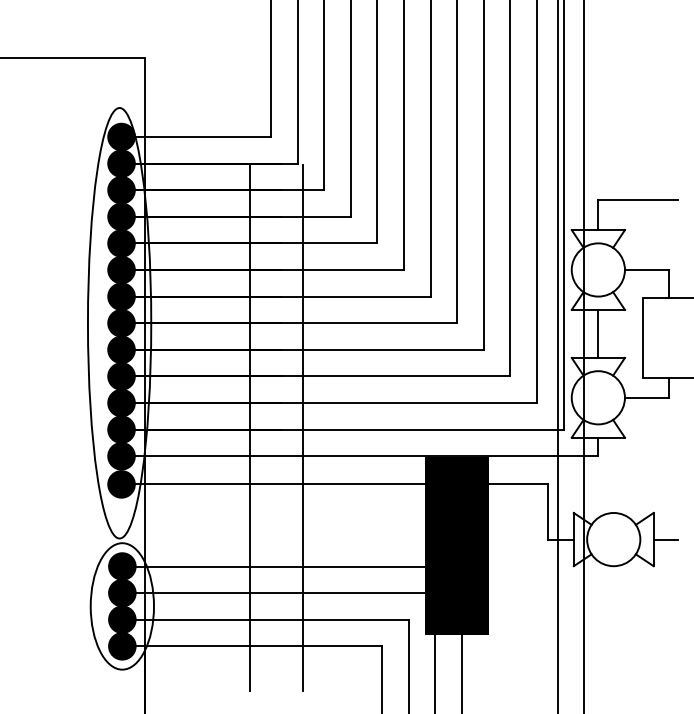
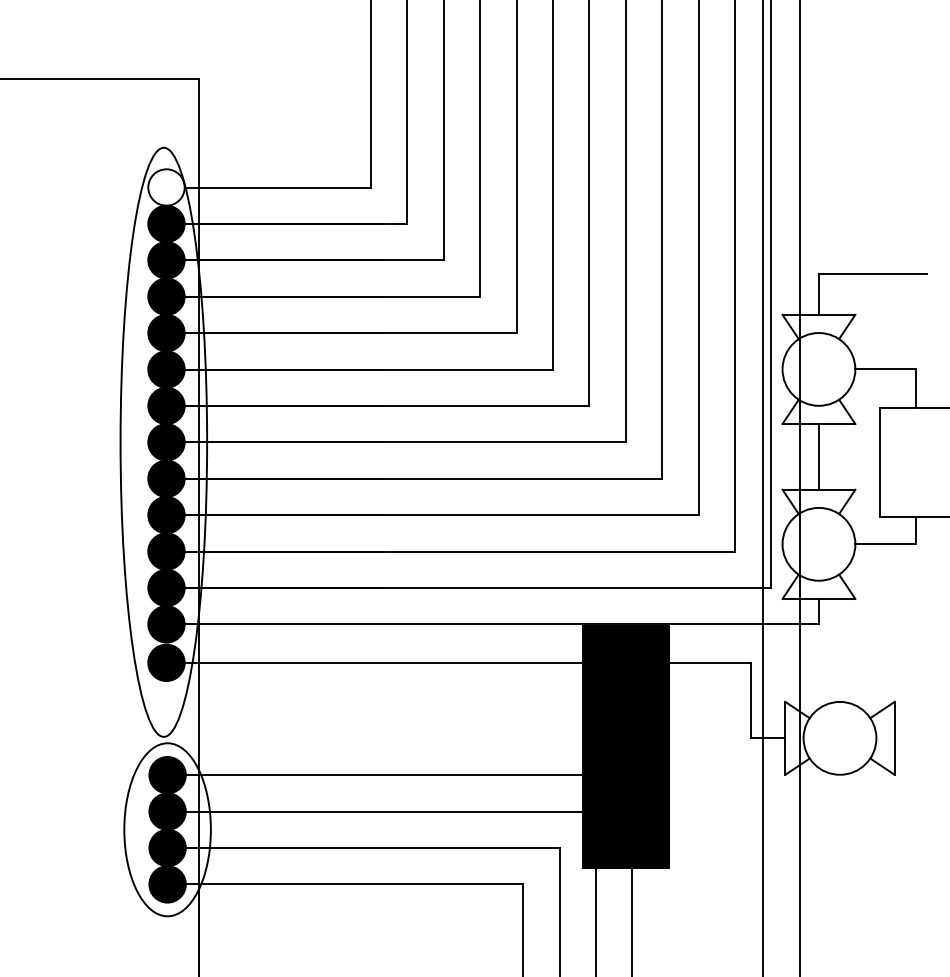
fill: (121, 137) -> (166, 187), removed
line: (249, 427) -> (341, 585), removed
line: (302, 427) -> (414, 585), removed
line: (665, 539) -> (910, 738), removed

